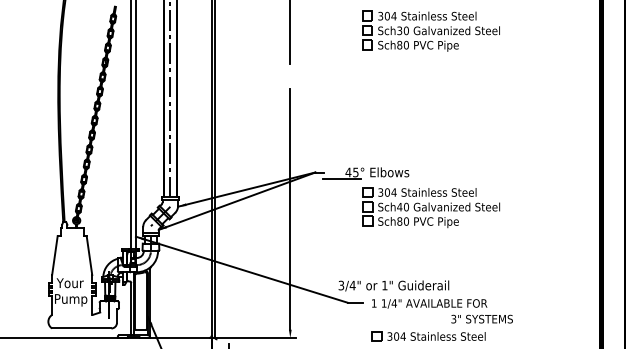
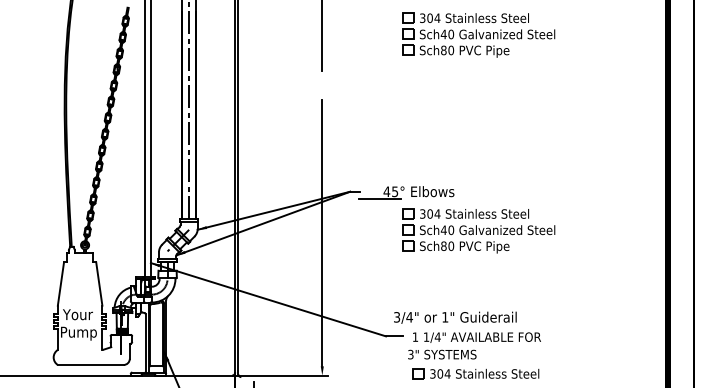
text: (399, 30) -> (443, 34), Sch30 -> Sch40
text: (394, 285) -> (455, 317), moved
text: (482, 319) -> (442, 354), moved

